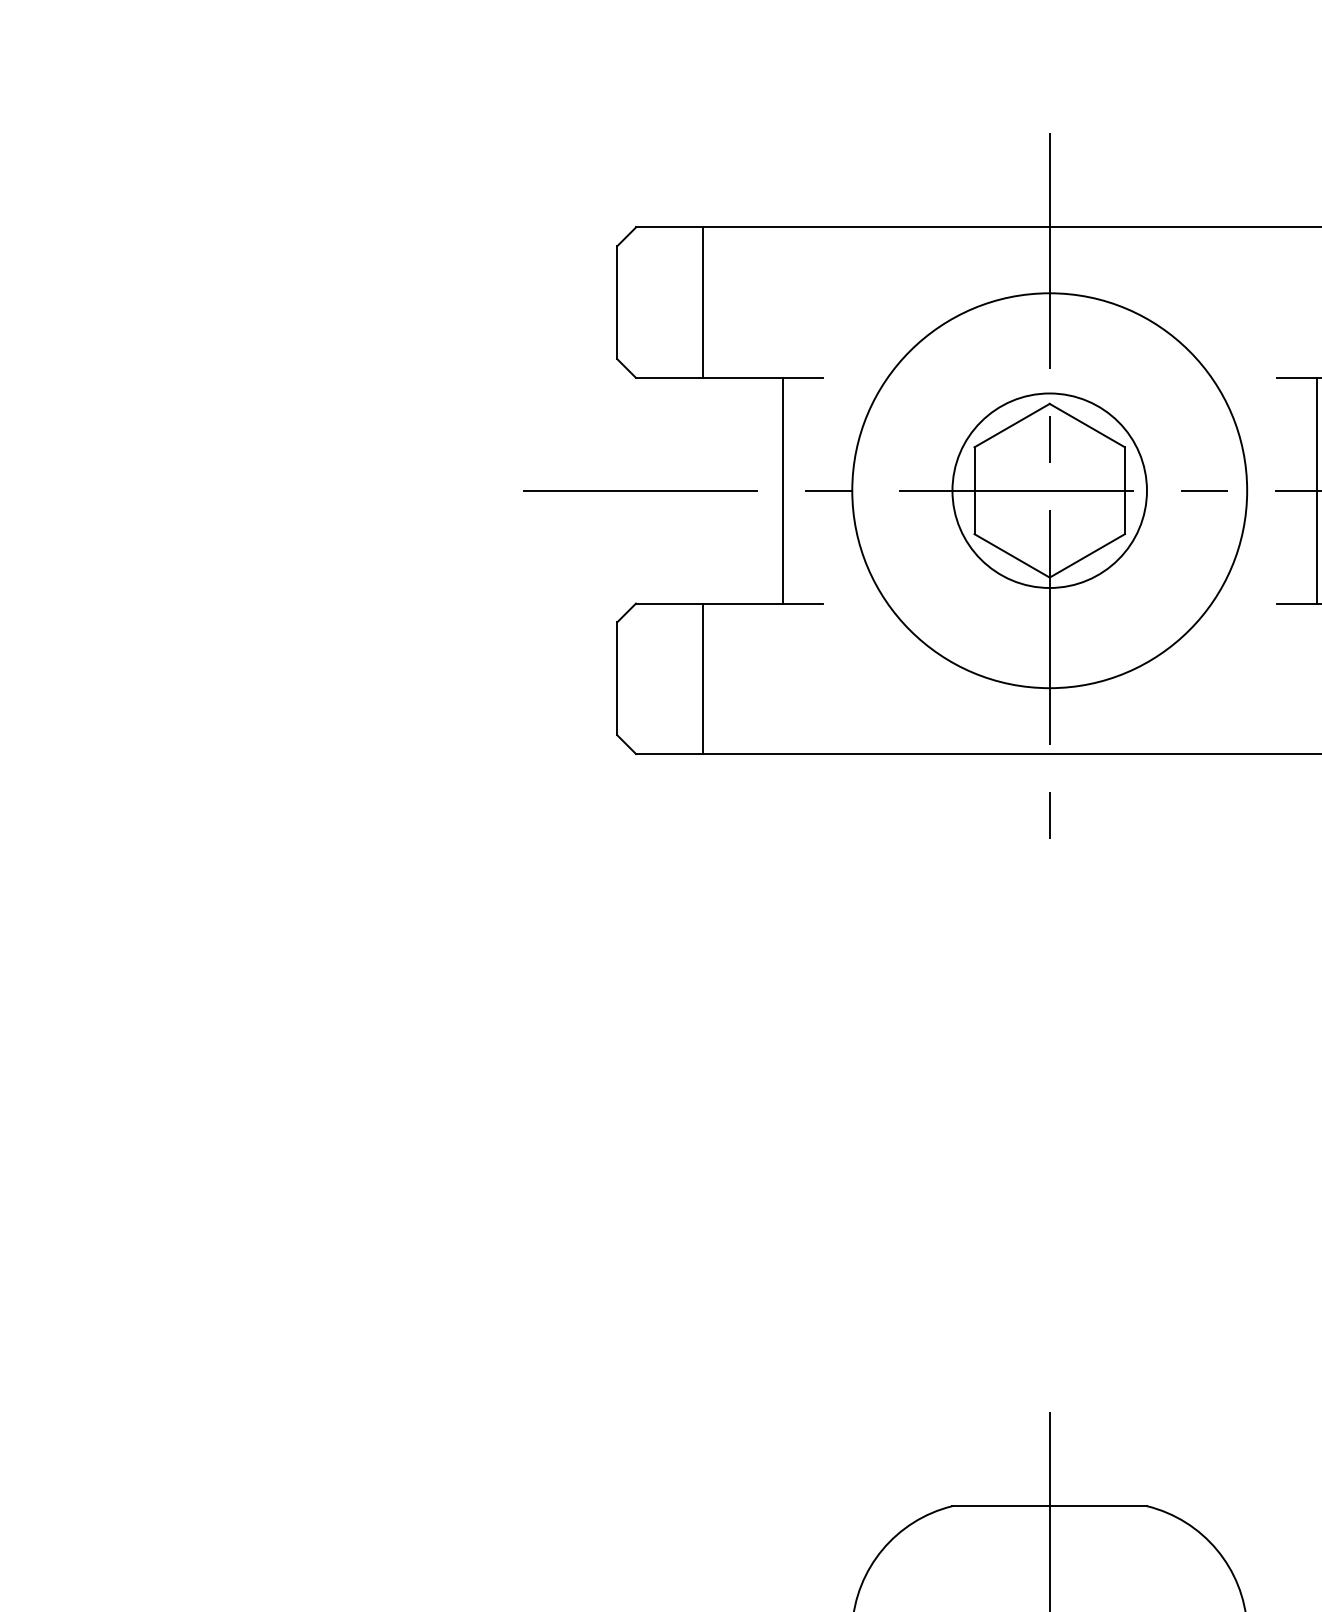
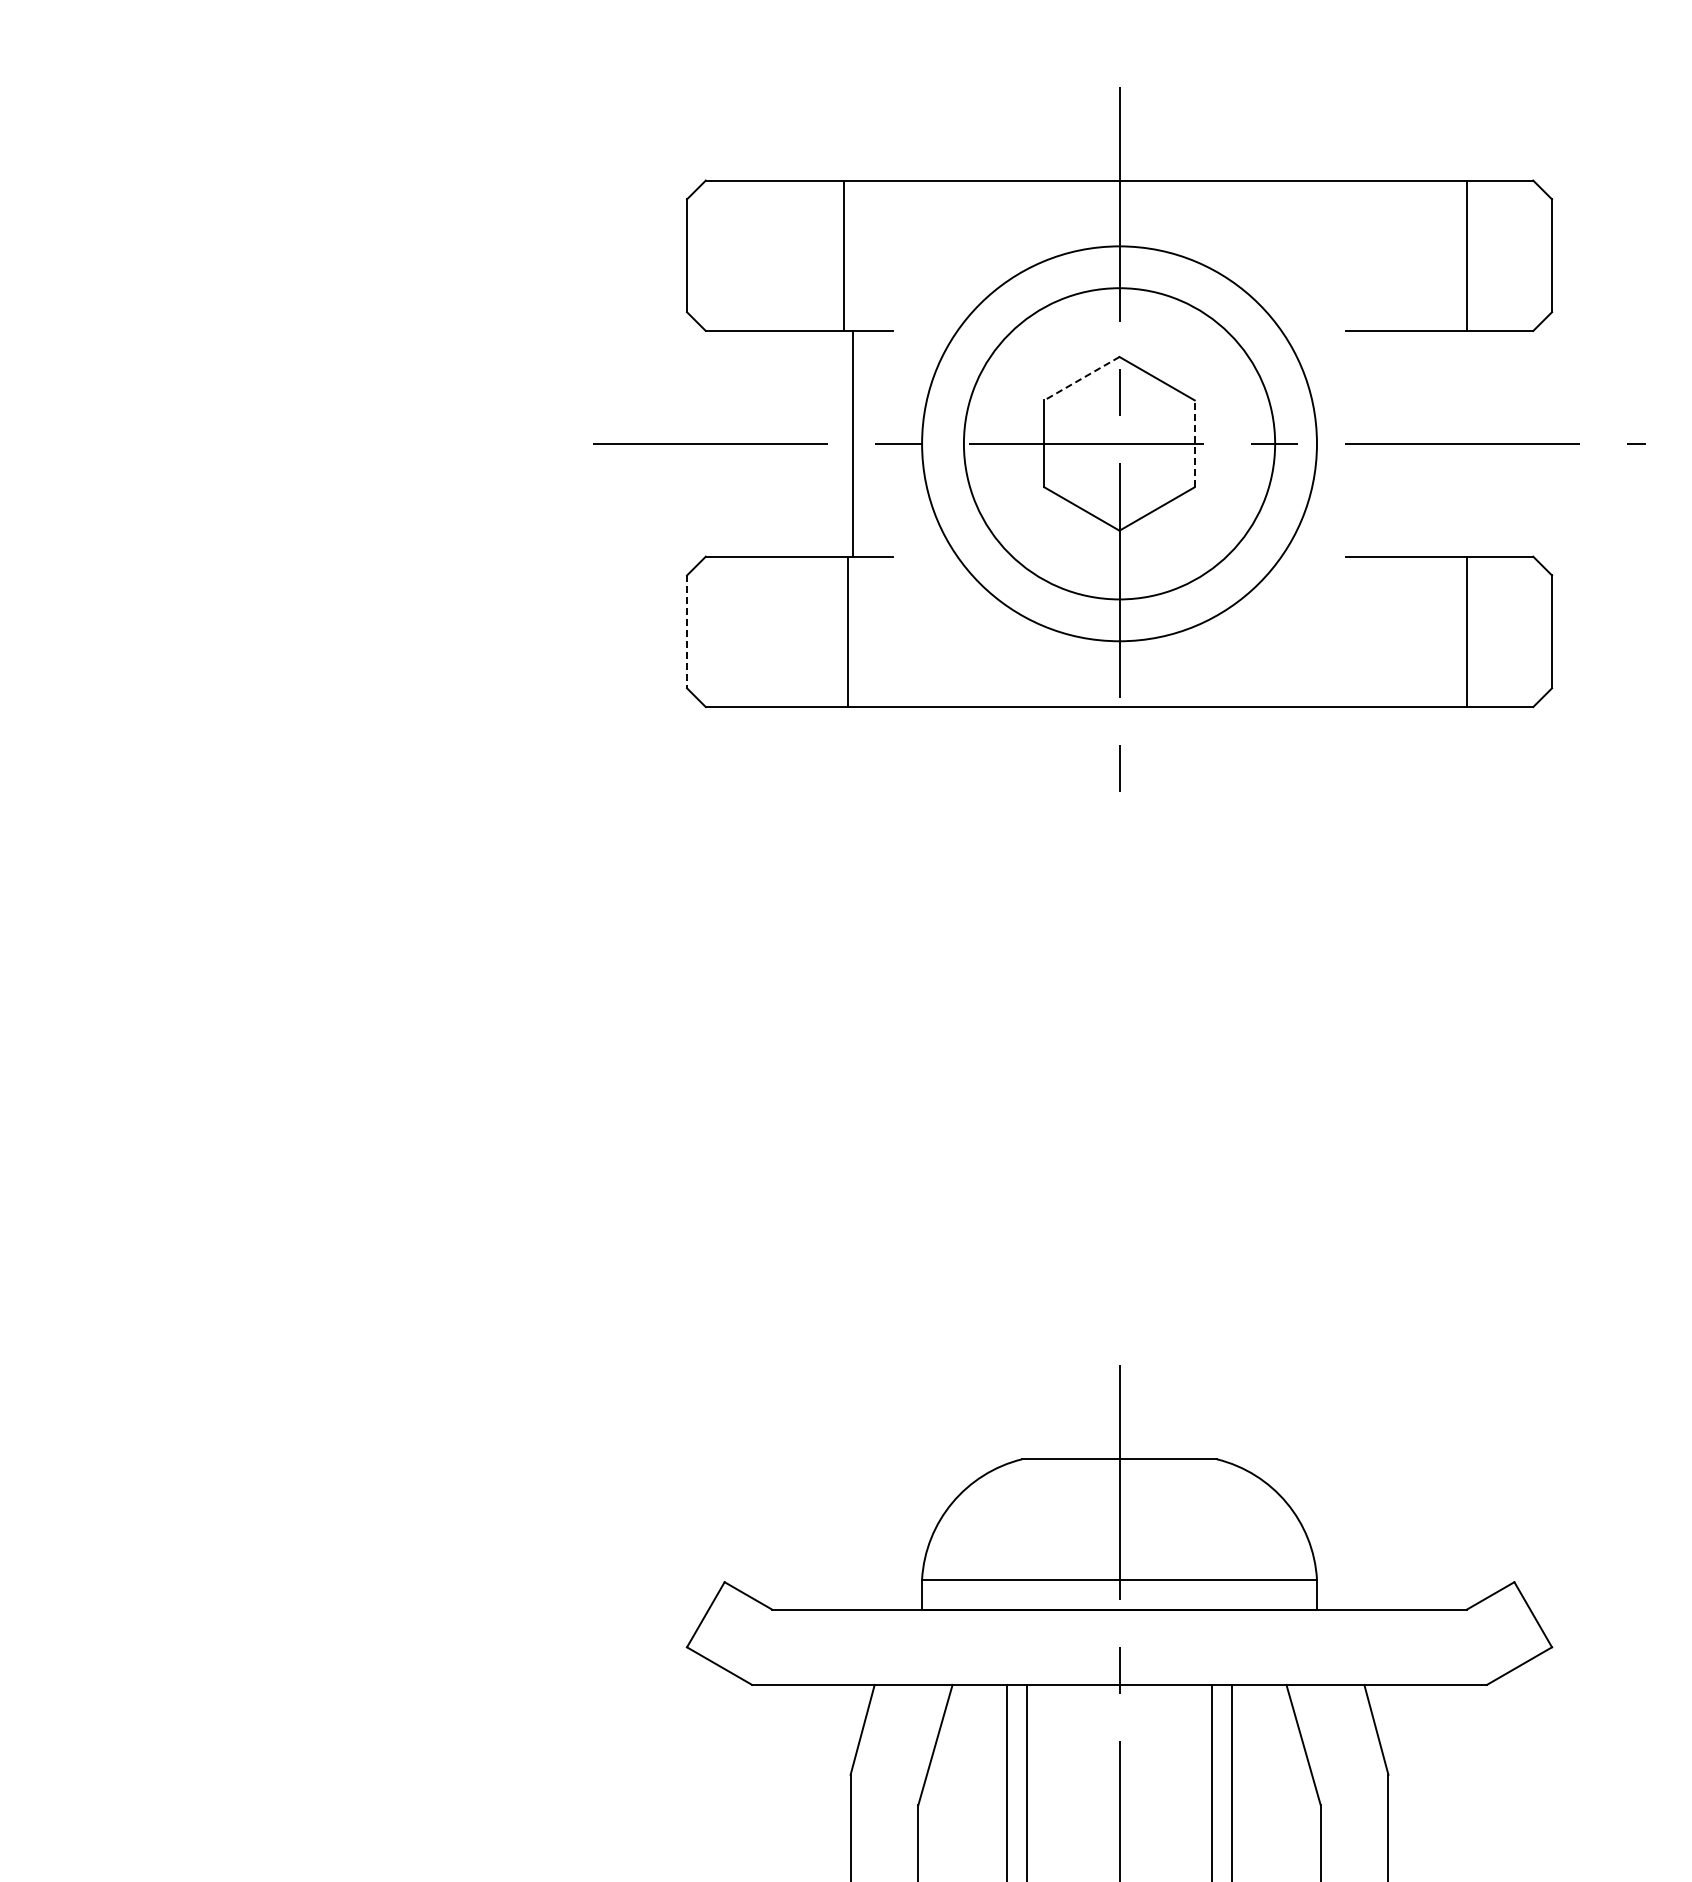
line: (702, 302) -> (844, 255), moved
line: (1011, 425) -> (1081, 378), solid -> dashed
circle: (1049, 490) -> (1119, 443), size x1.6
line: (1124, 490) -> (1194, 443), solid -> dashed
line: (1316, 490) -> (1386, 443), removed
line: (702, 678) -> (848, 631), moved
line: (617, 679) -> (687, 632), solid -> dashed

